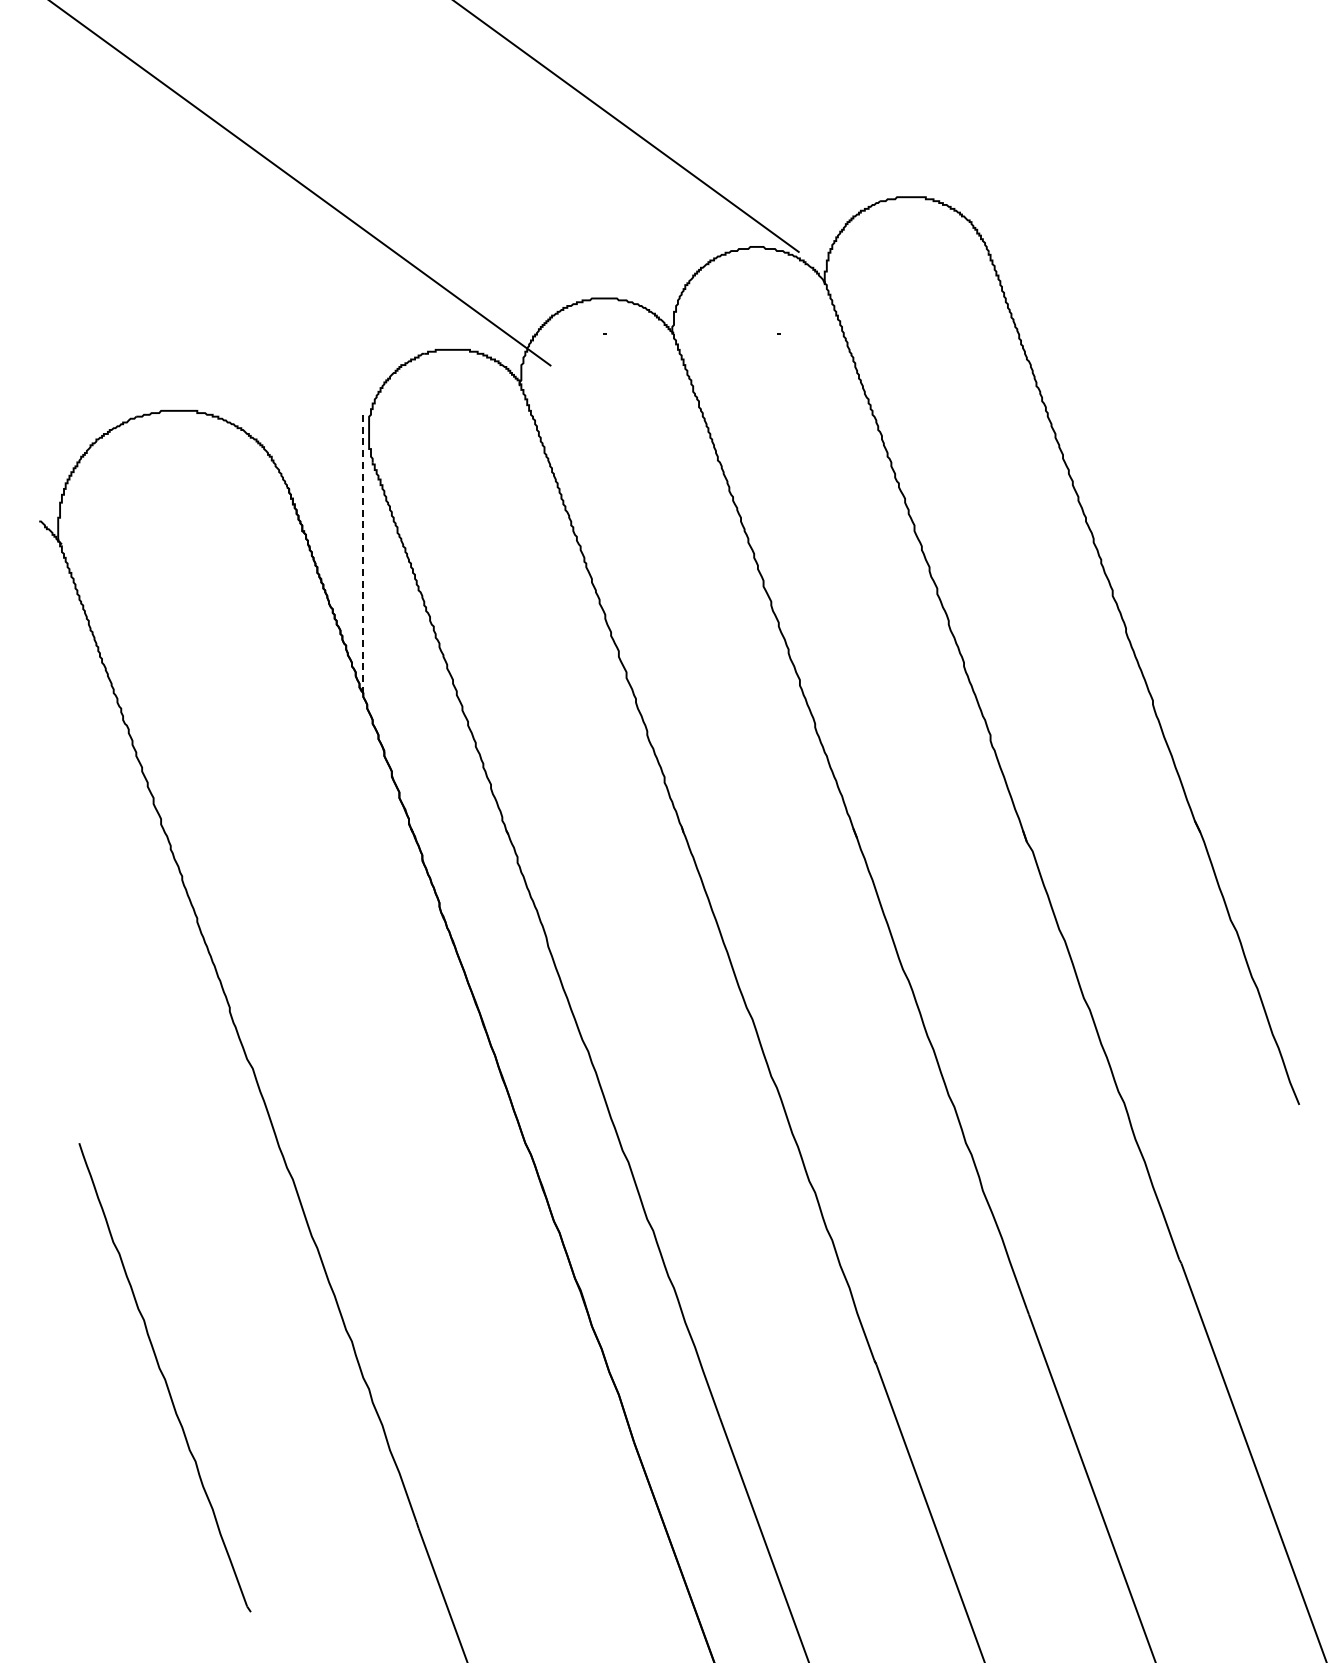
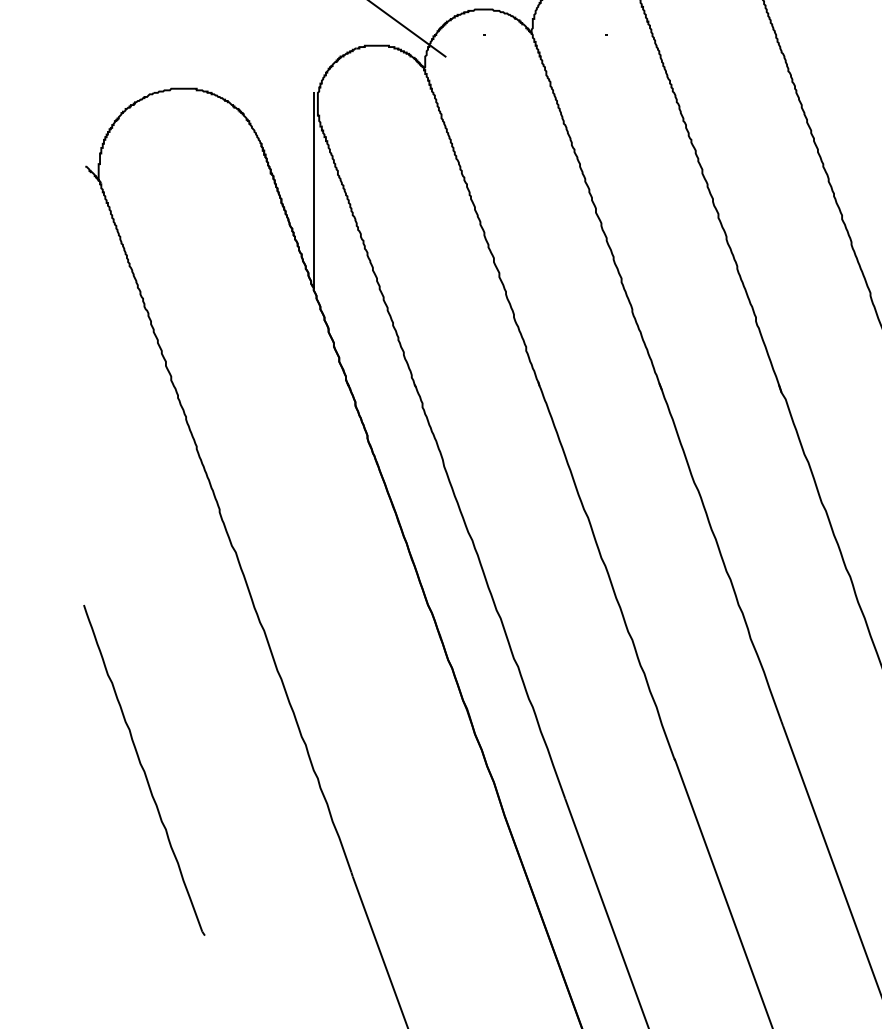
line: (363, 555) -> (313, 190), dashed -> solid
part: (164, 1377) -> (144, 770), moved

